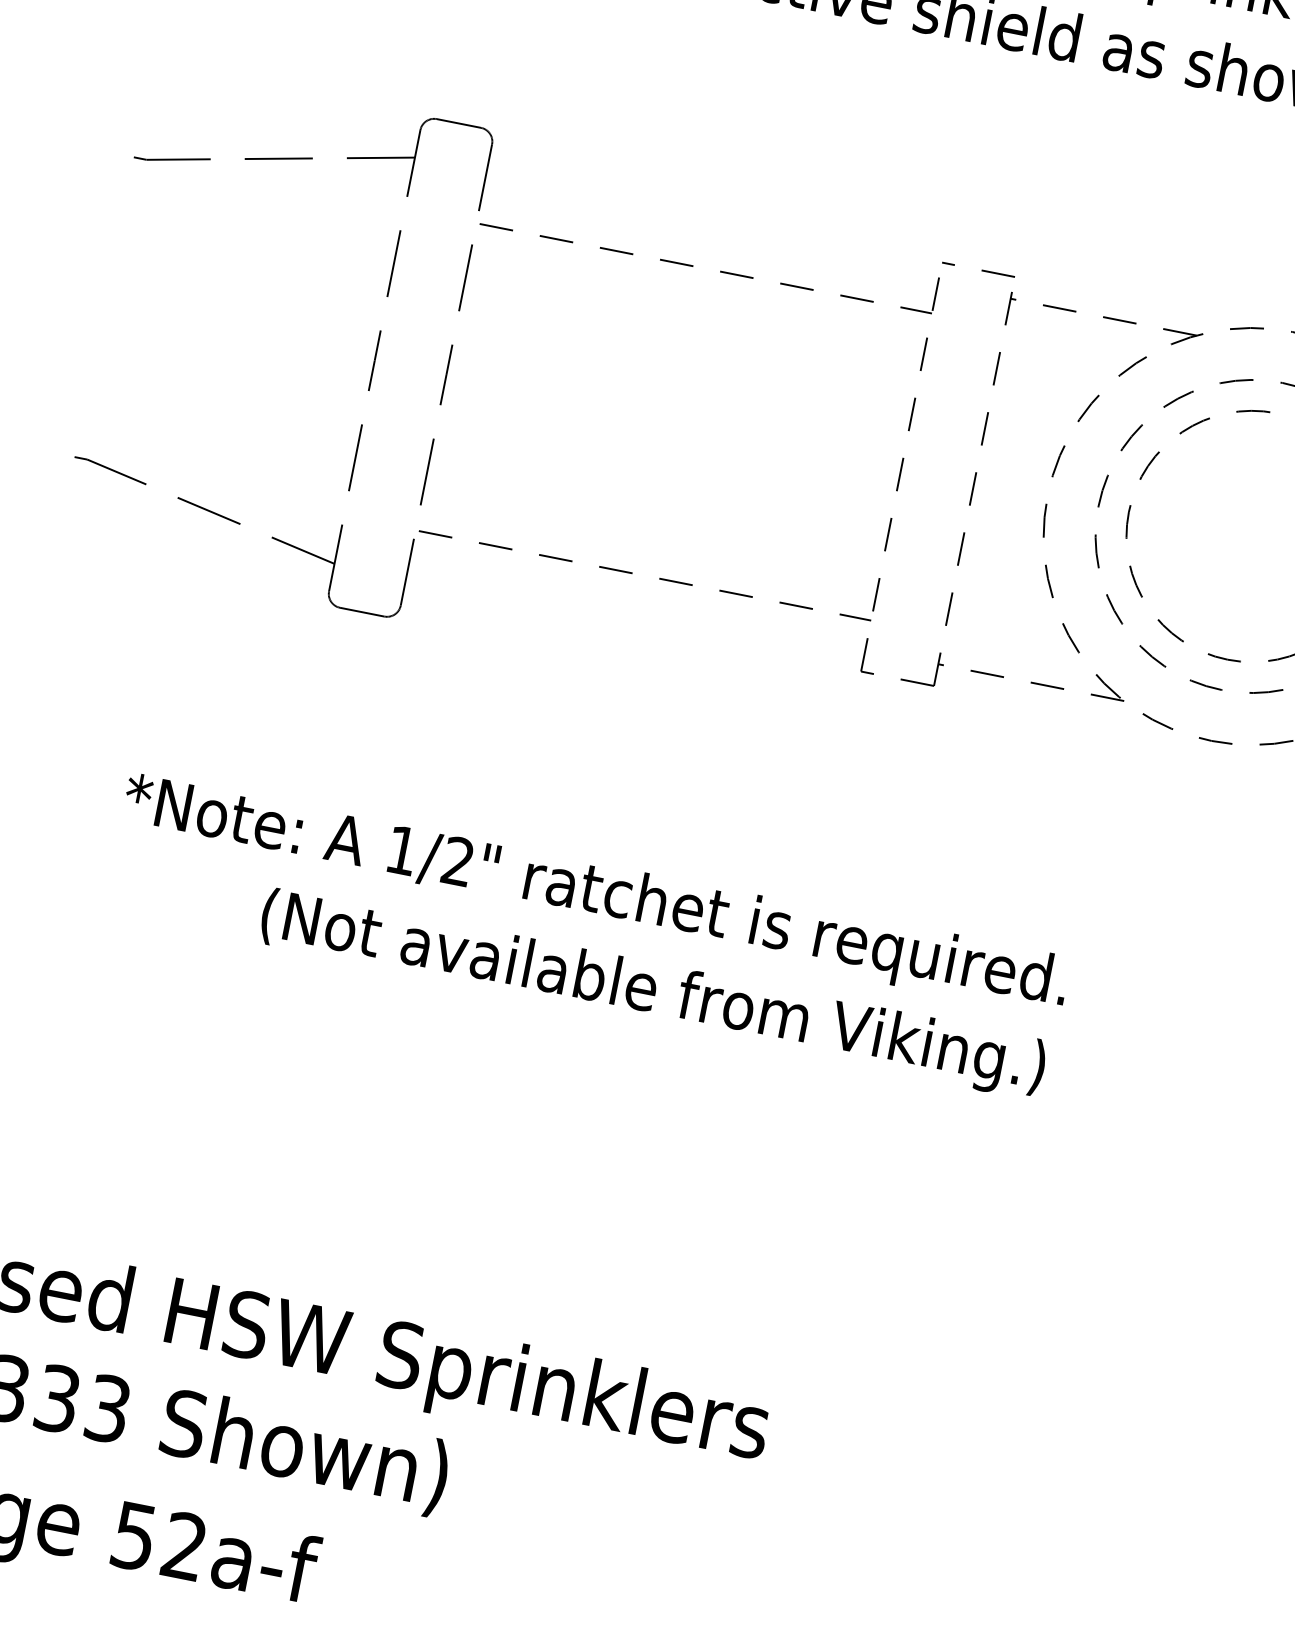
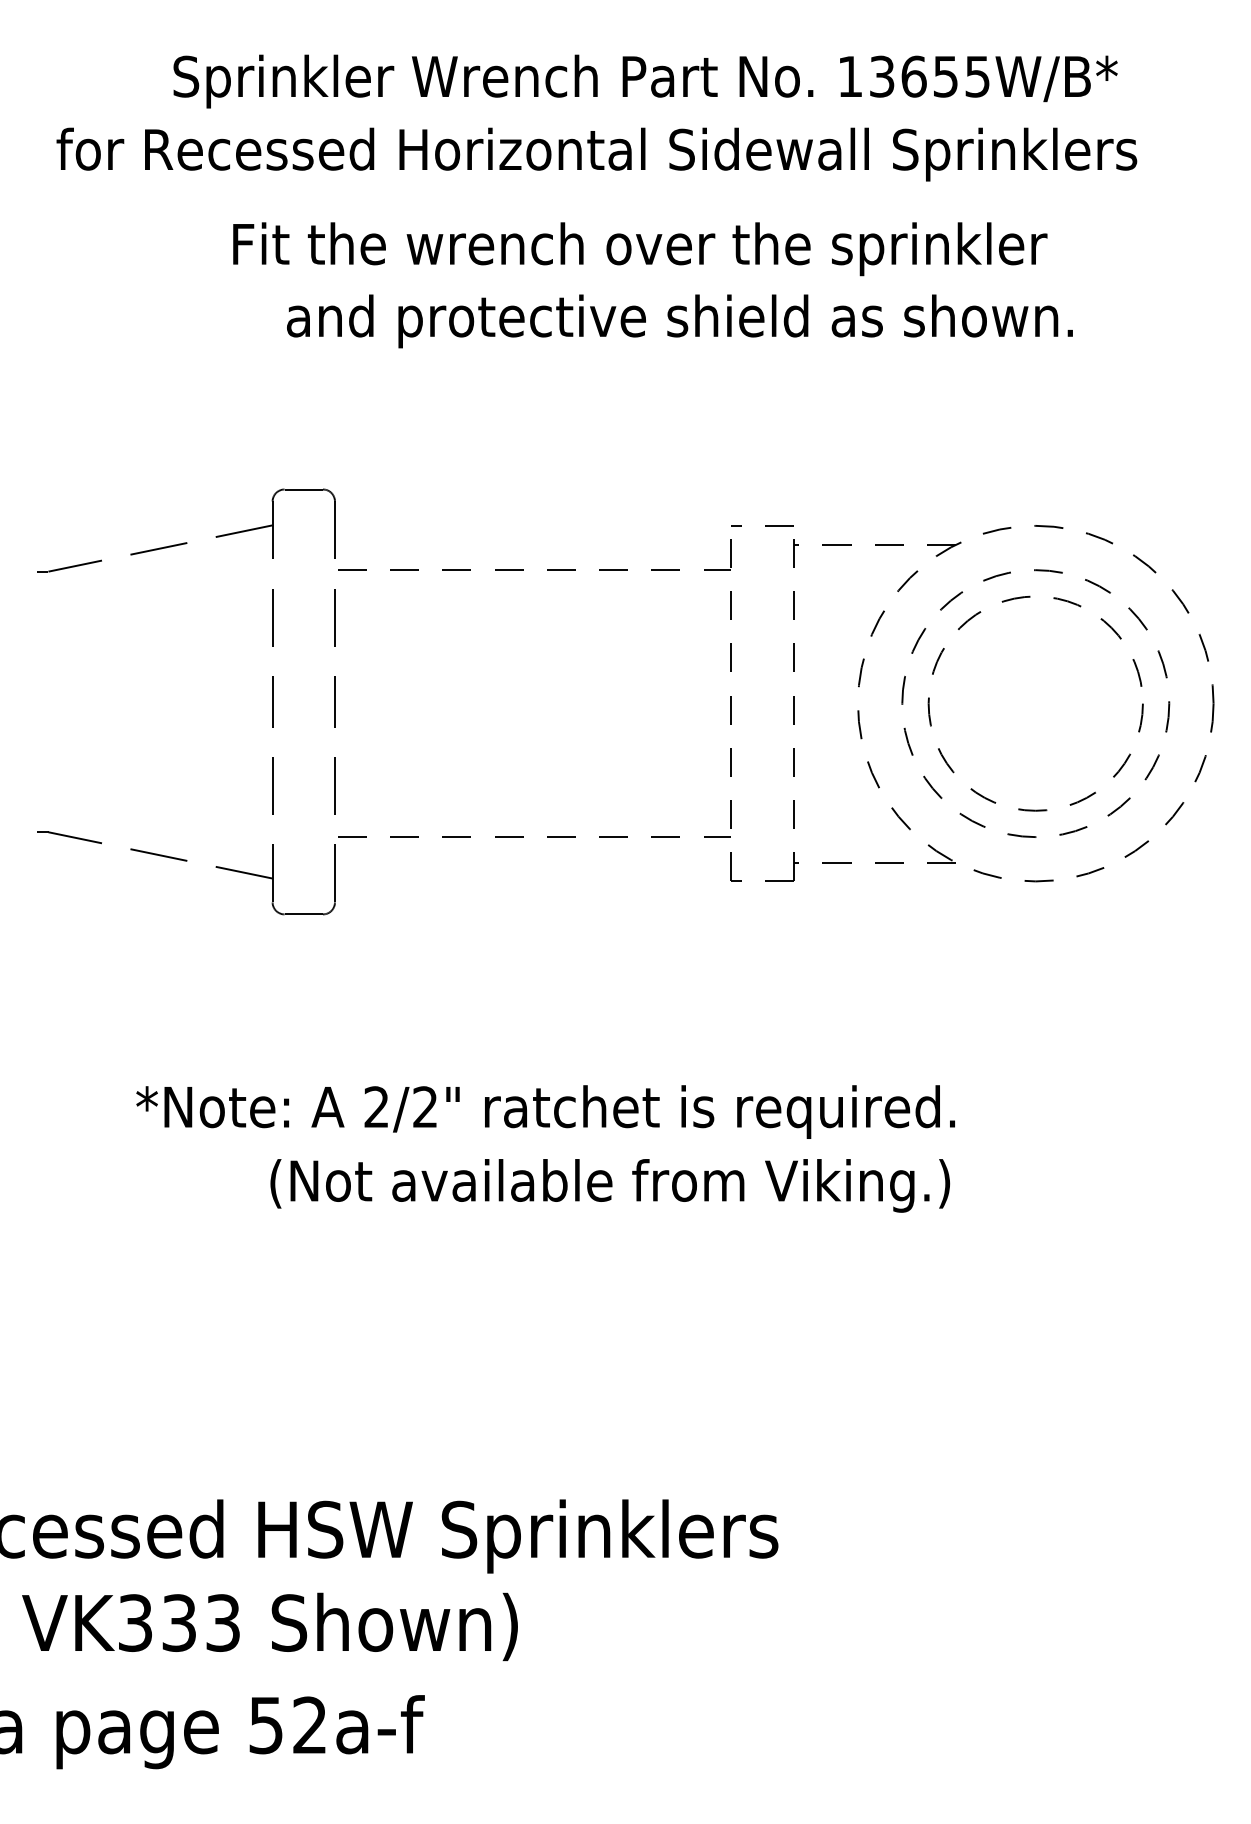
text: (402, 849) -> (376, 1106), 1/2" -> 2/2"

